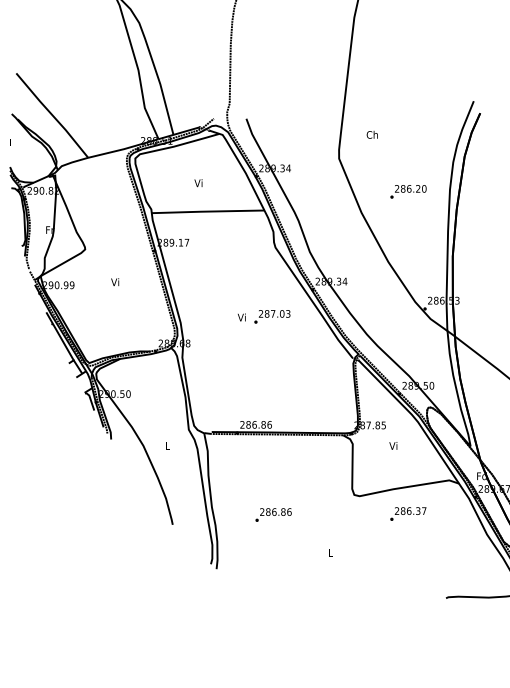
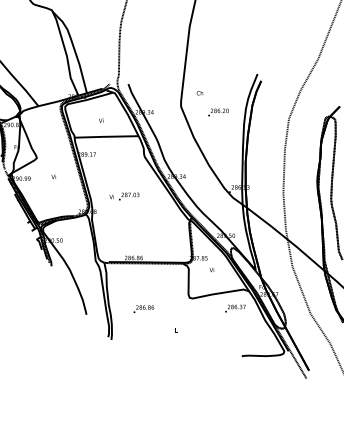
text: (408, 191) -> (218, 112), moved
text: (264, 316) -> (124, 196), moved
text: (408, 513) -> (235, 308), moved

